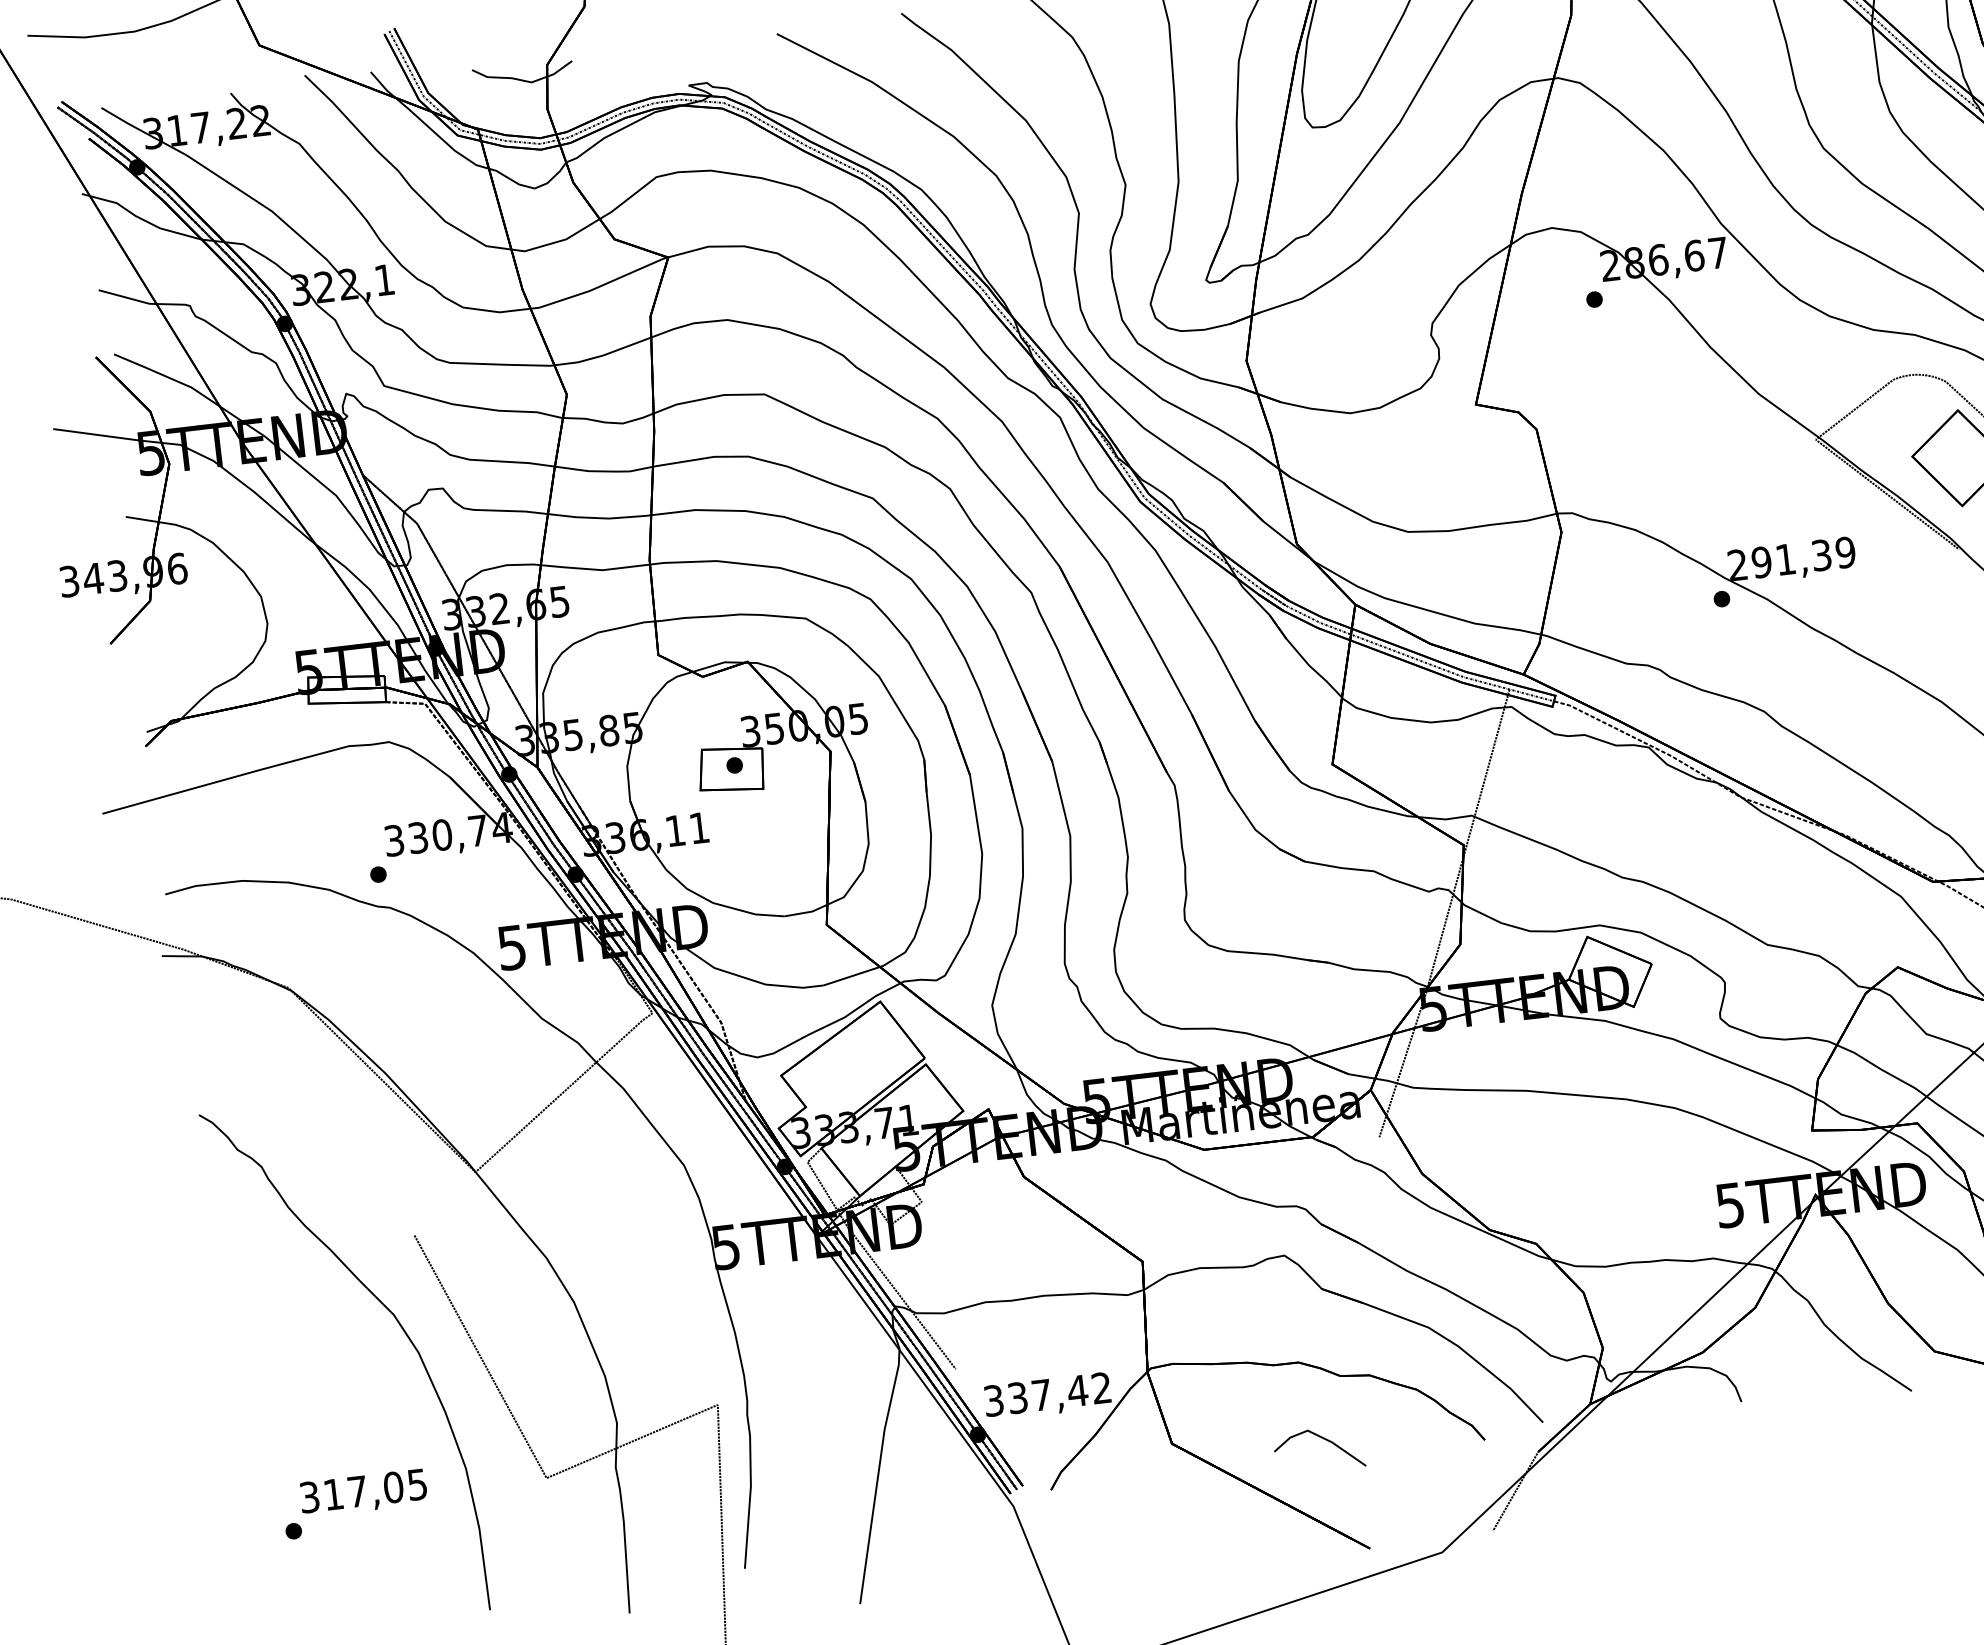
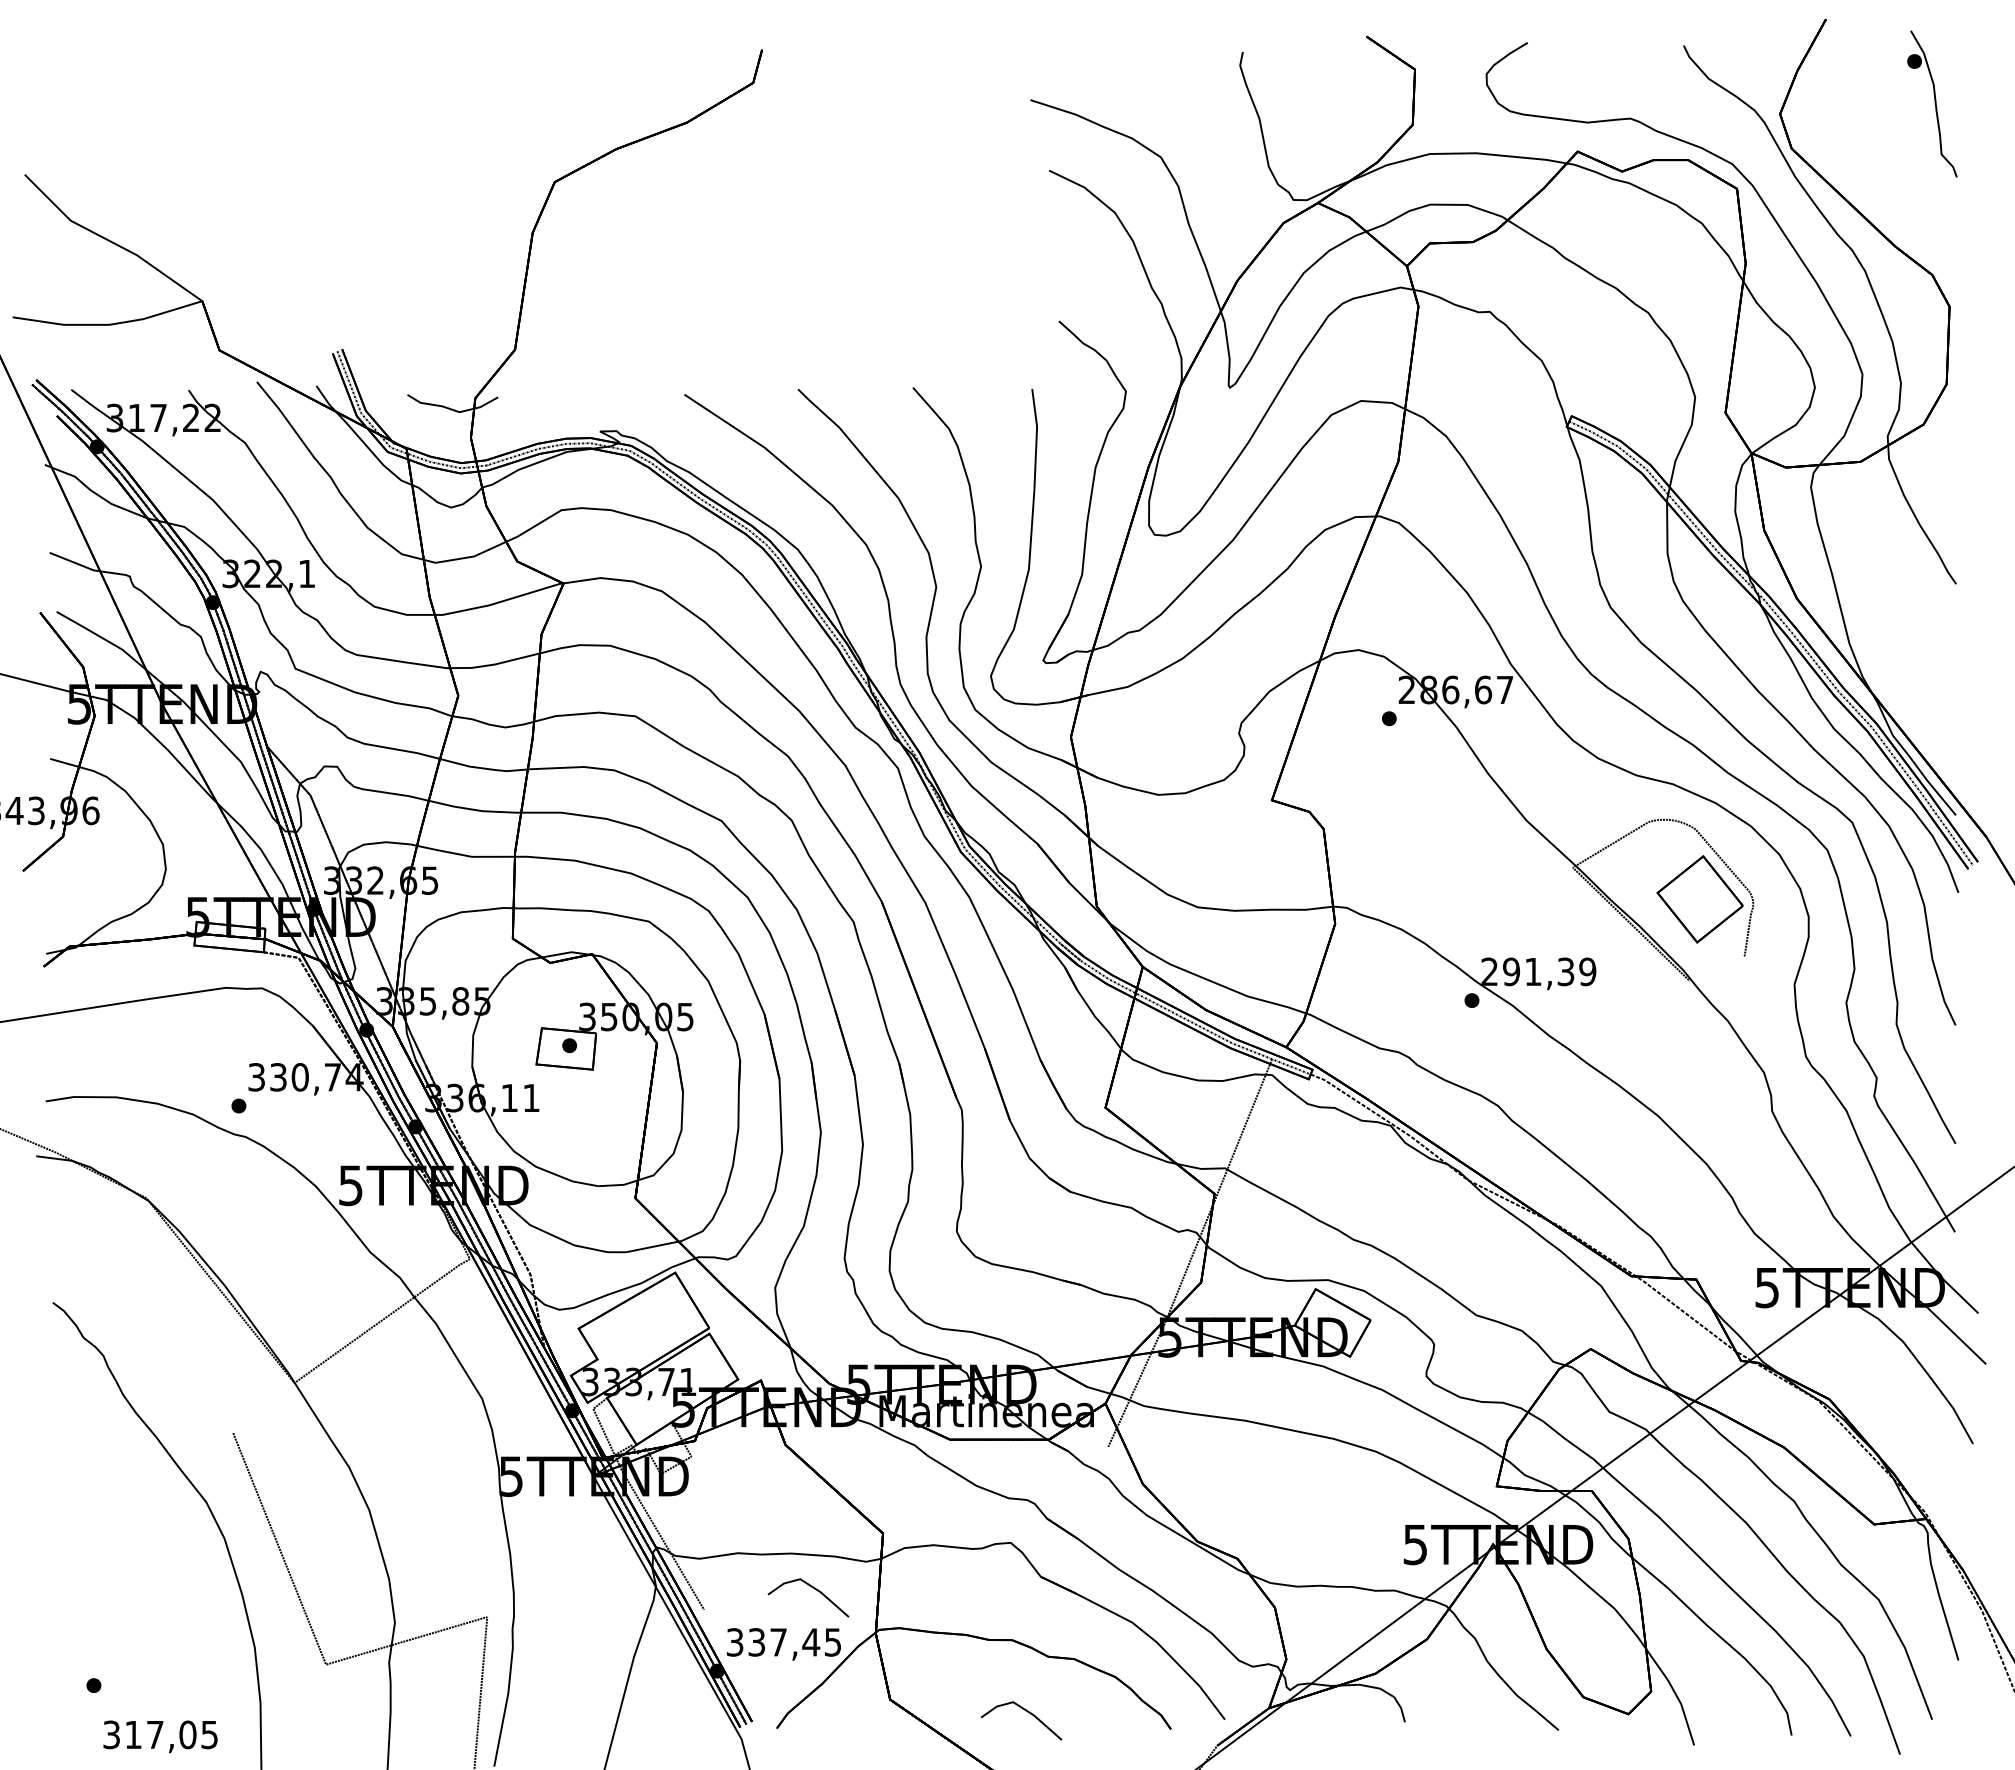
line: (1072, 1331) -> (812, 1588), added
text: (1101, 1388) -> (832, 1642), 337,42 -> 337,45
text: (363, 1492) -> (160, 1736), moved

